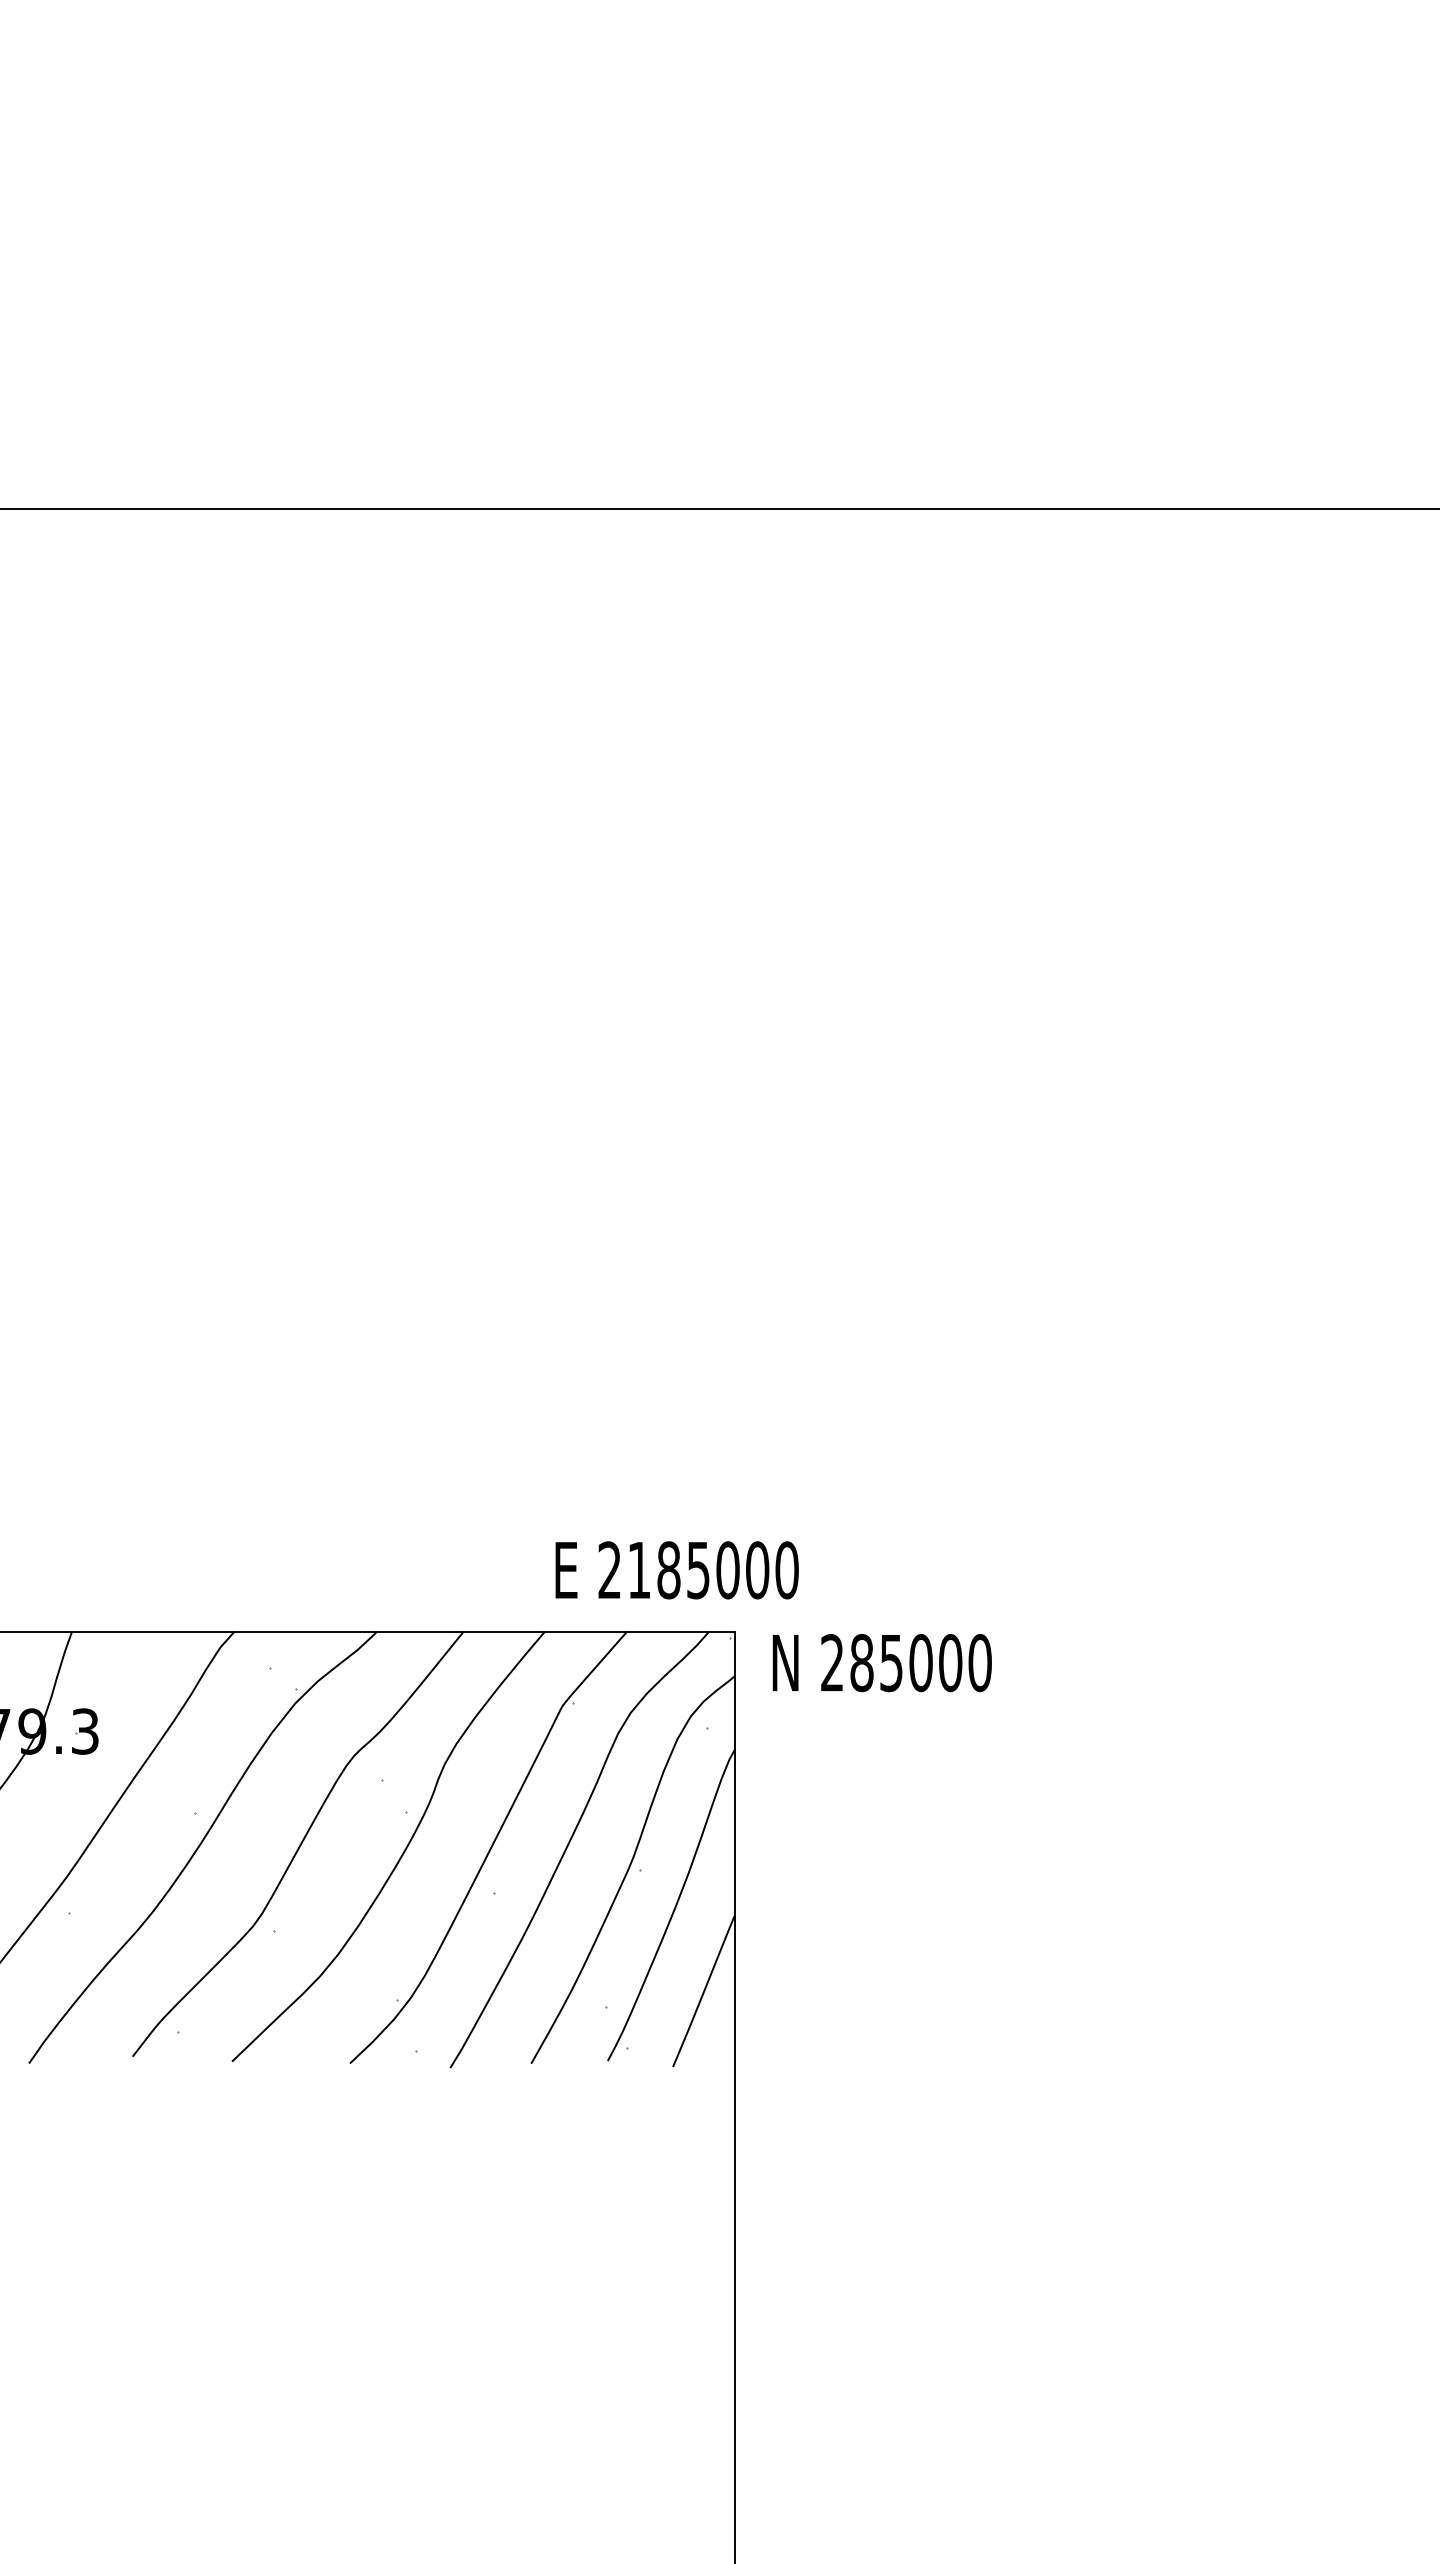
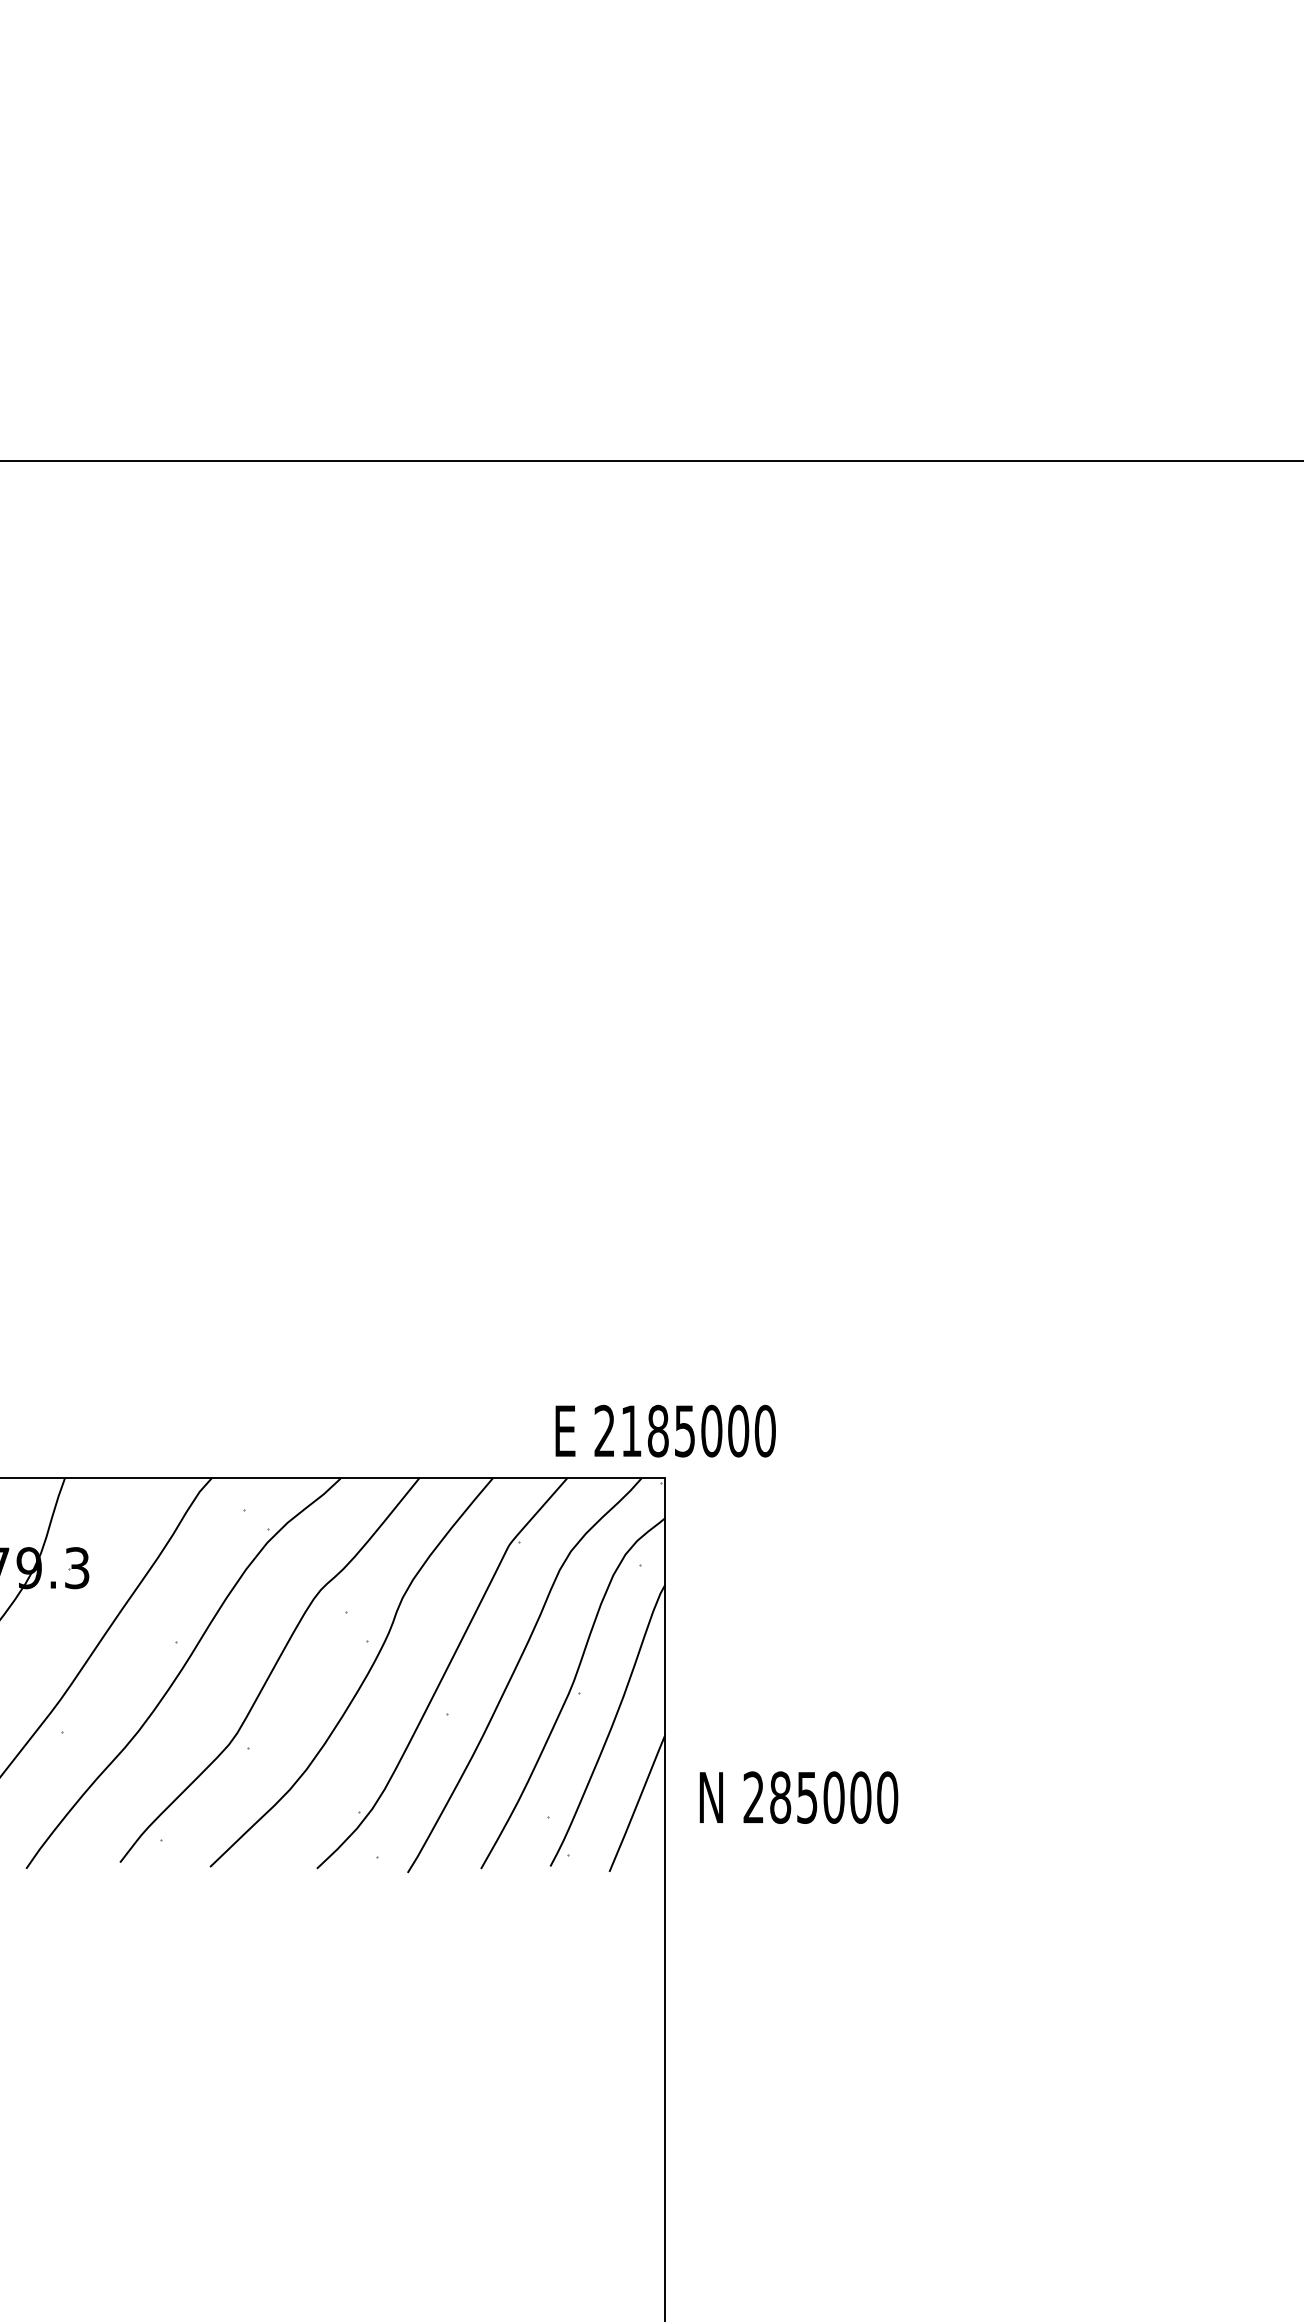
text: (676, 1570) -> (665, 1431), moved
text: (881, 1663) -> (798, 1798), moved

